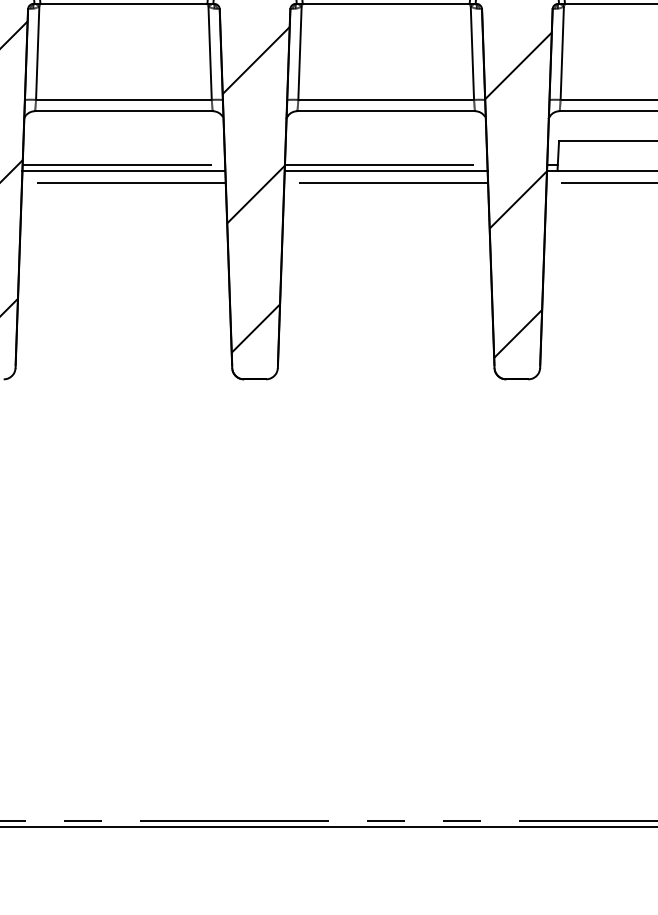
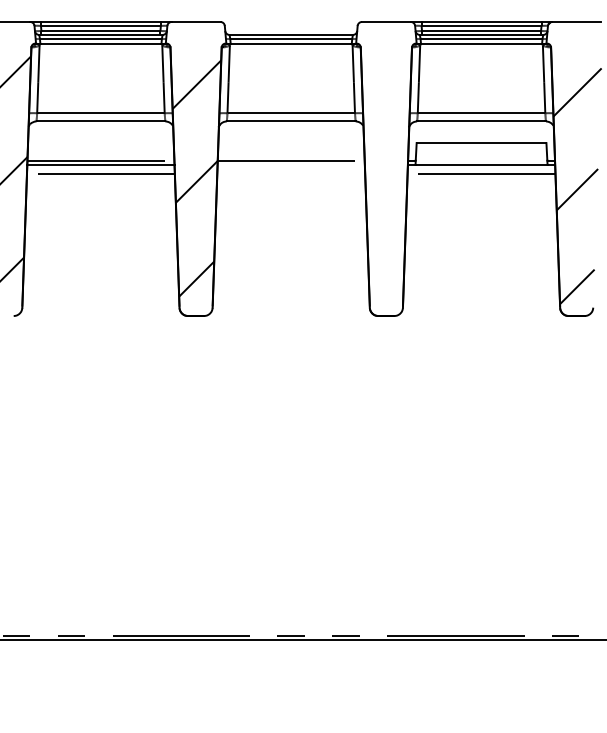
line: (385, 170) -> (290, 164), removed
line: (386, 182) -> (291, 173), removed
hatch: (518, 195) -> (387, 182), removed

